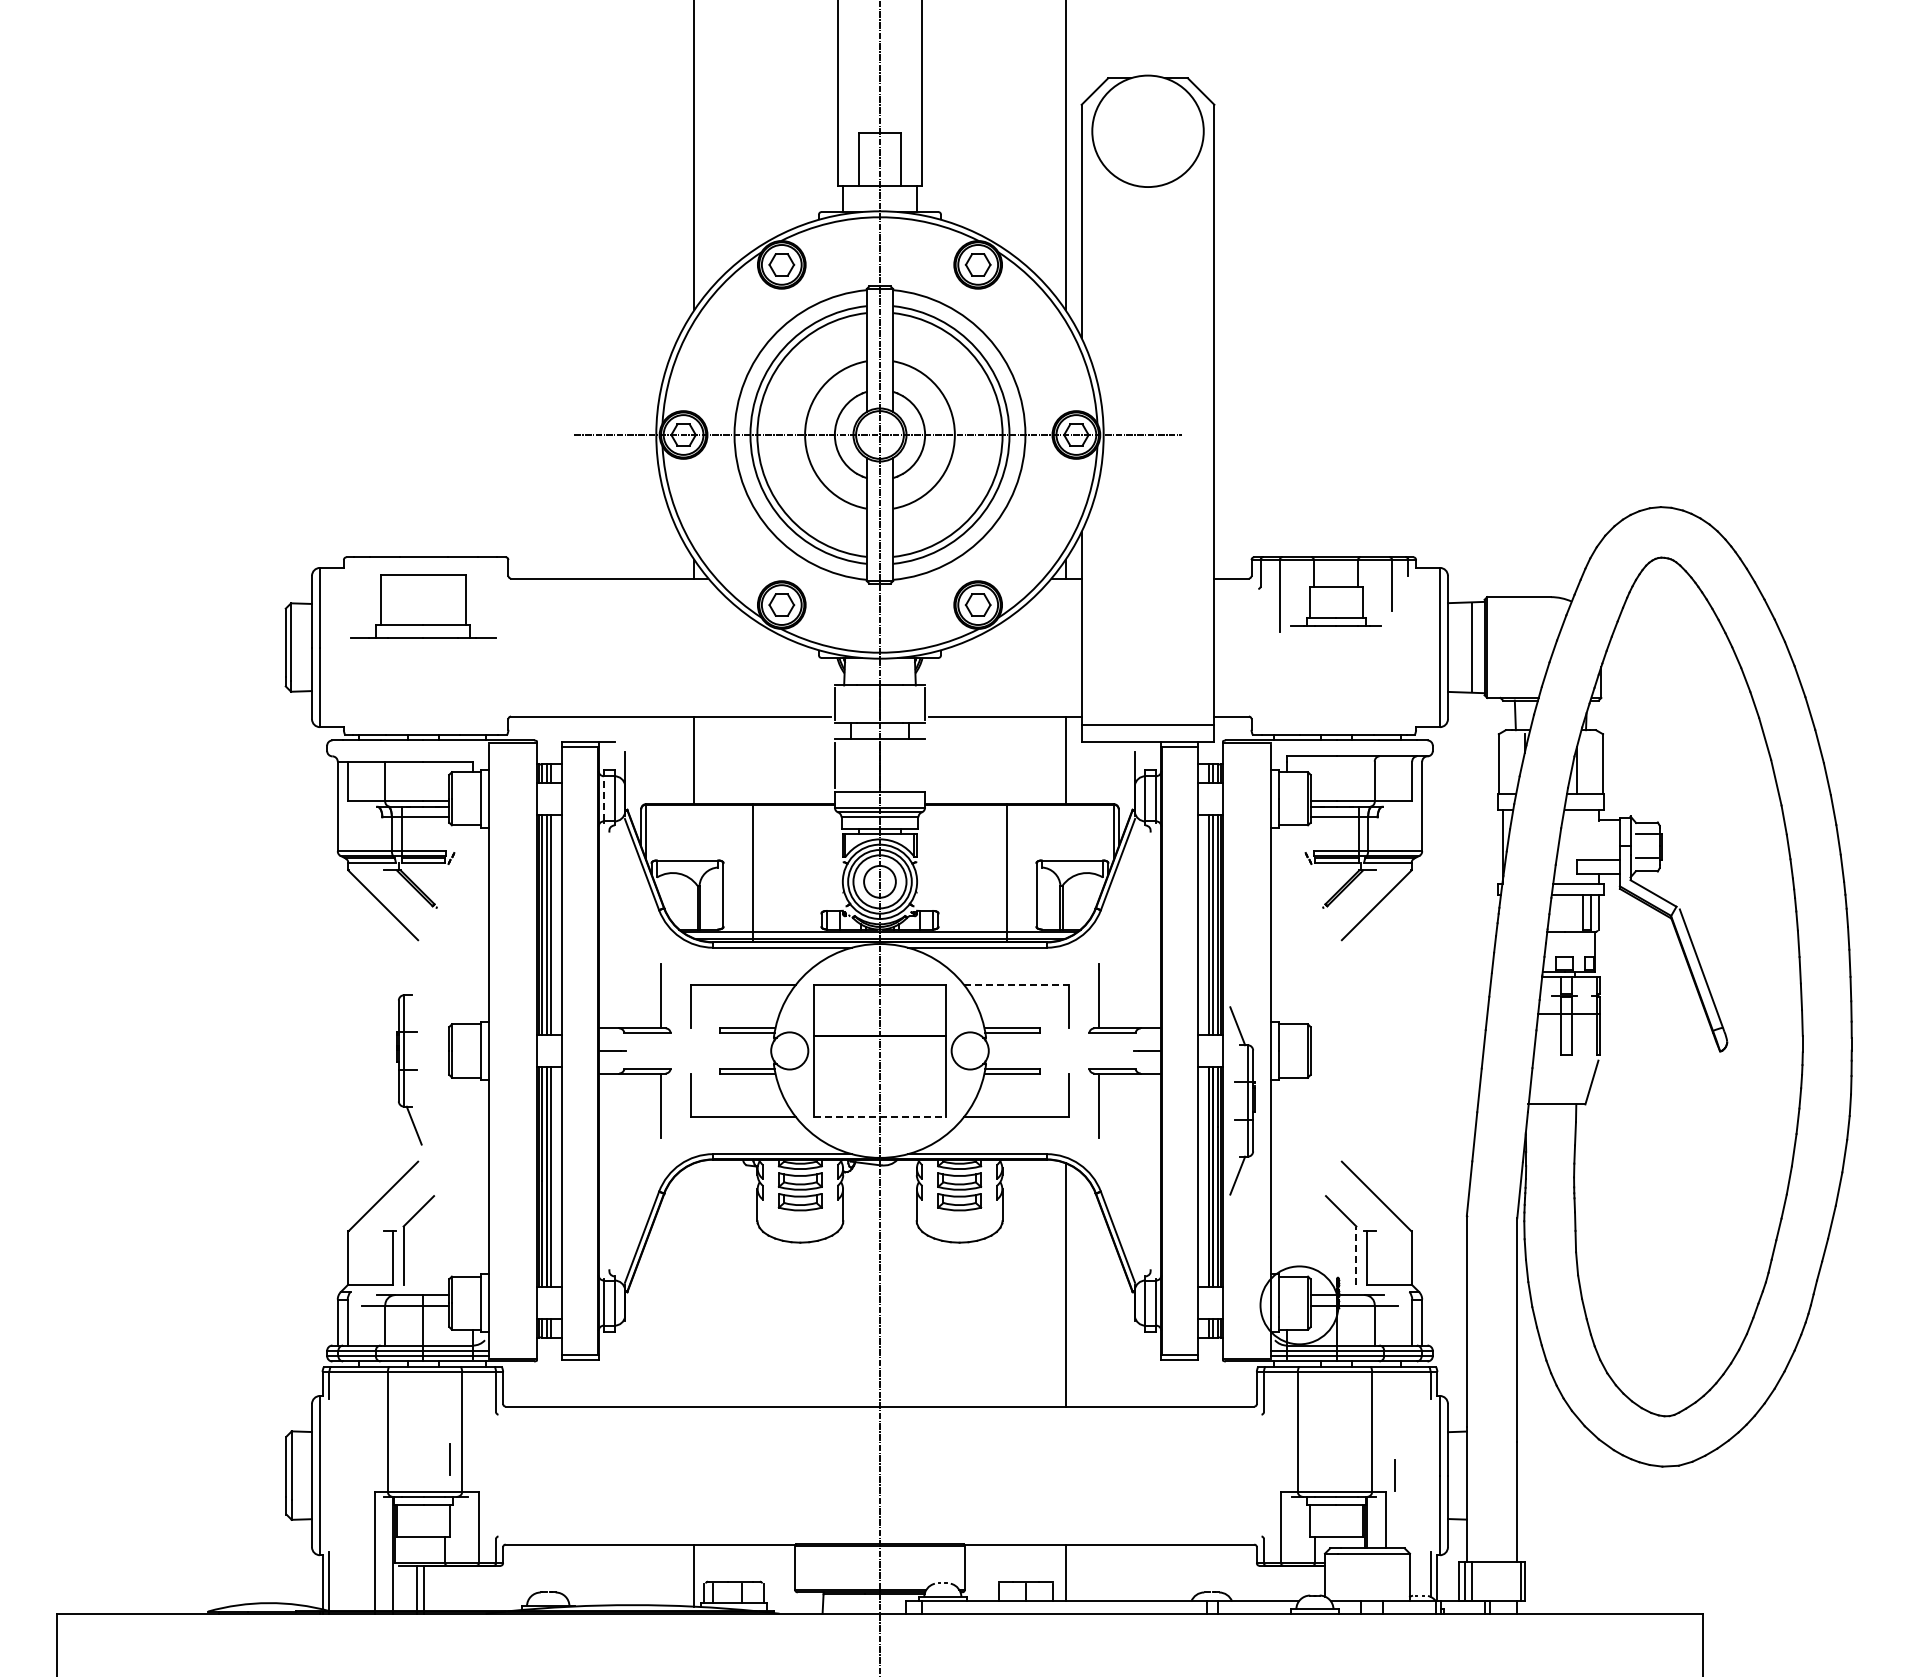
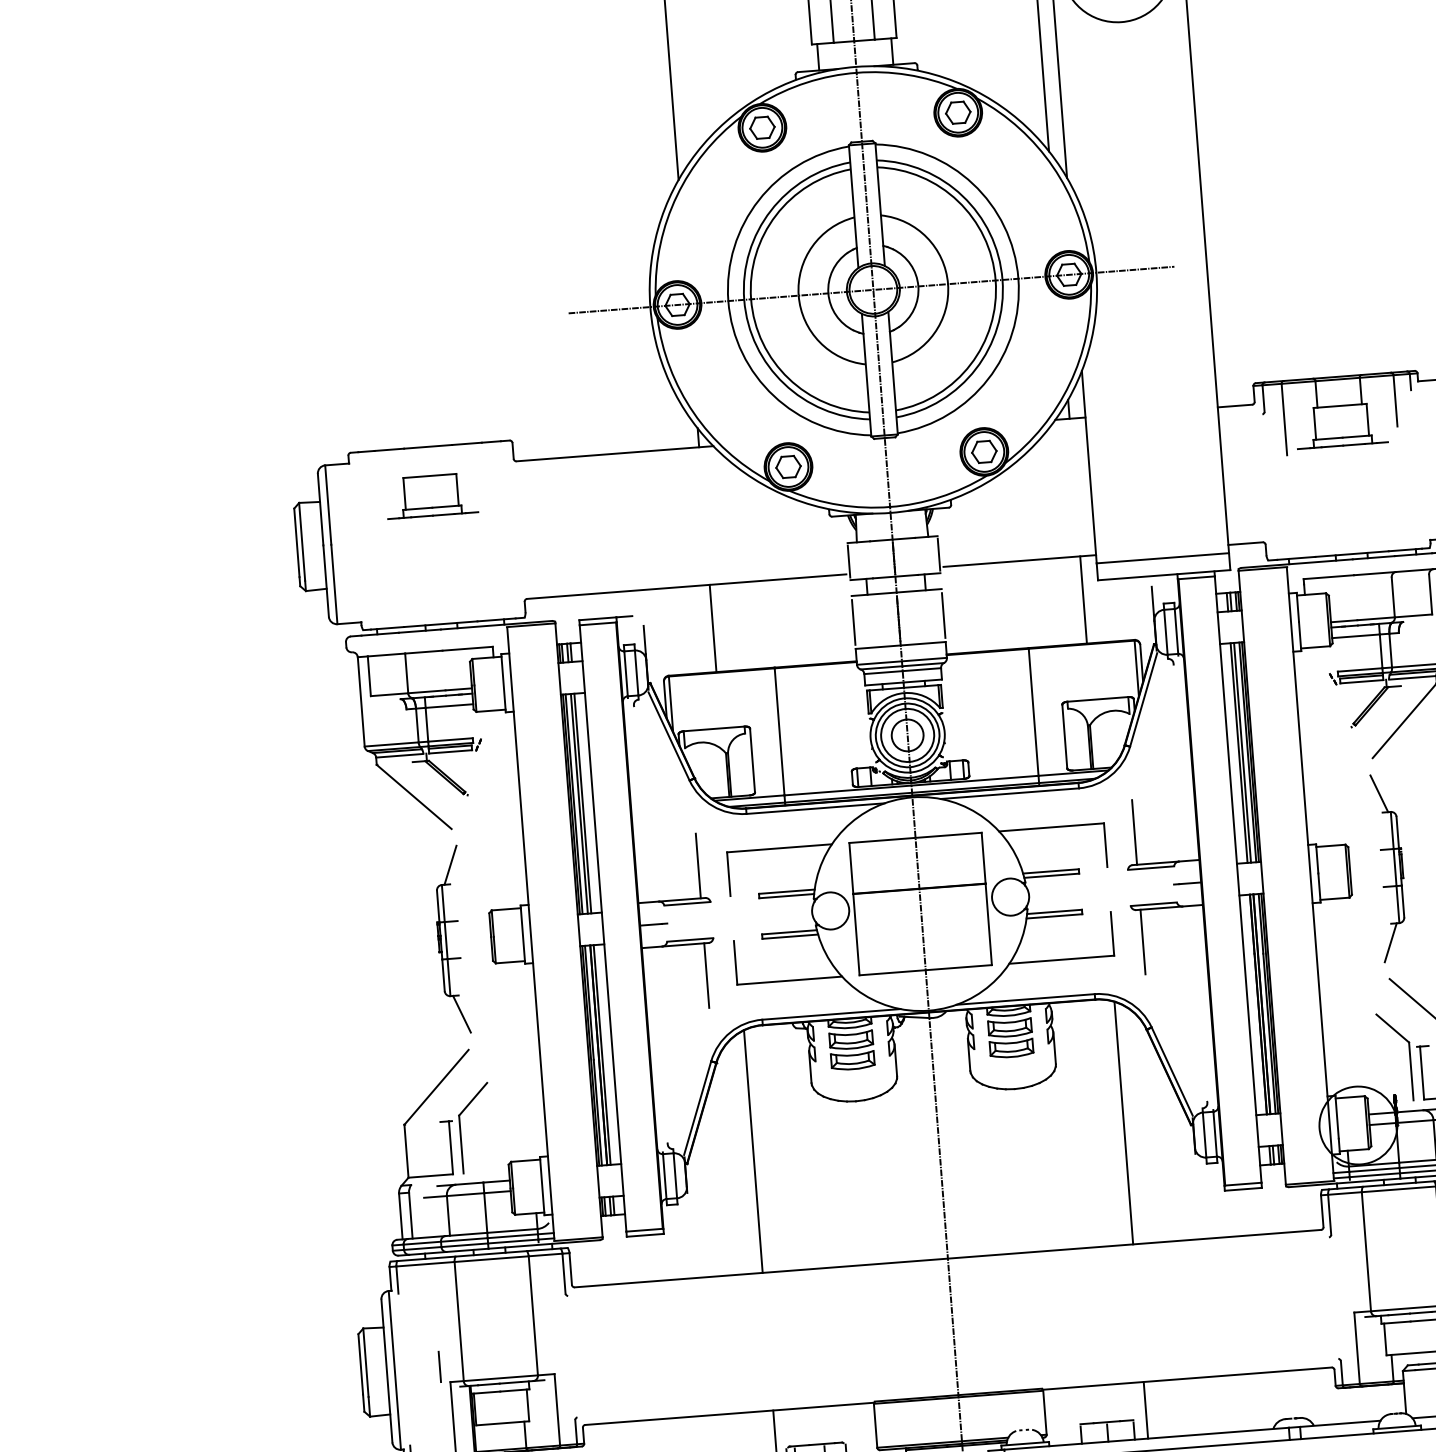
part: (423, 606) -> (431, 495), size x0.62
line: (925, 764) -> (944, 614), added
line: (603, 798) -> (625, 673), dashed -> solid
line: (413, 976) -> (449, 865), added
line: (1016, 984) -> (1051, 827), dashed -> solid
part: (1242, 1100) -> (1389, 867), moved
line: (880, 1117) -> (926, 970), dashed -> solid
line: (1356, 1255) -> (1411, 1071), dashed -> solid
line: (694, 1284) -> (753, 1151), added
line: (449, 1459) -> (439, 1366), moved

